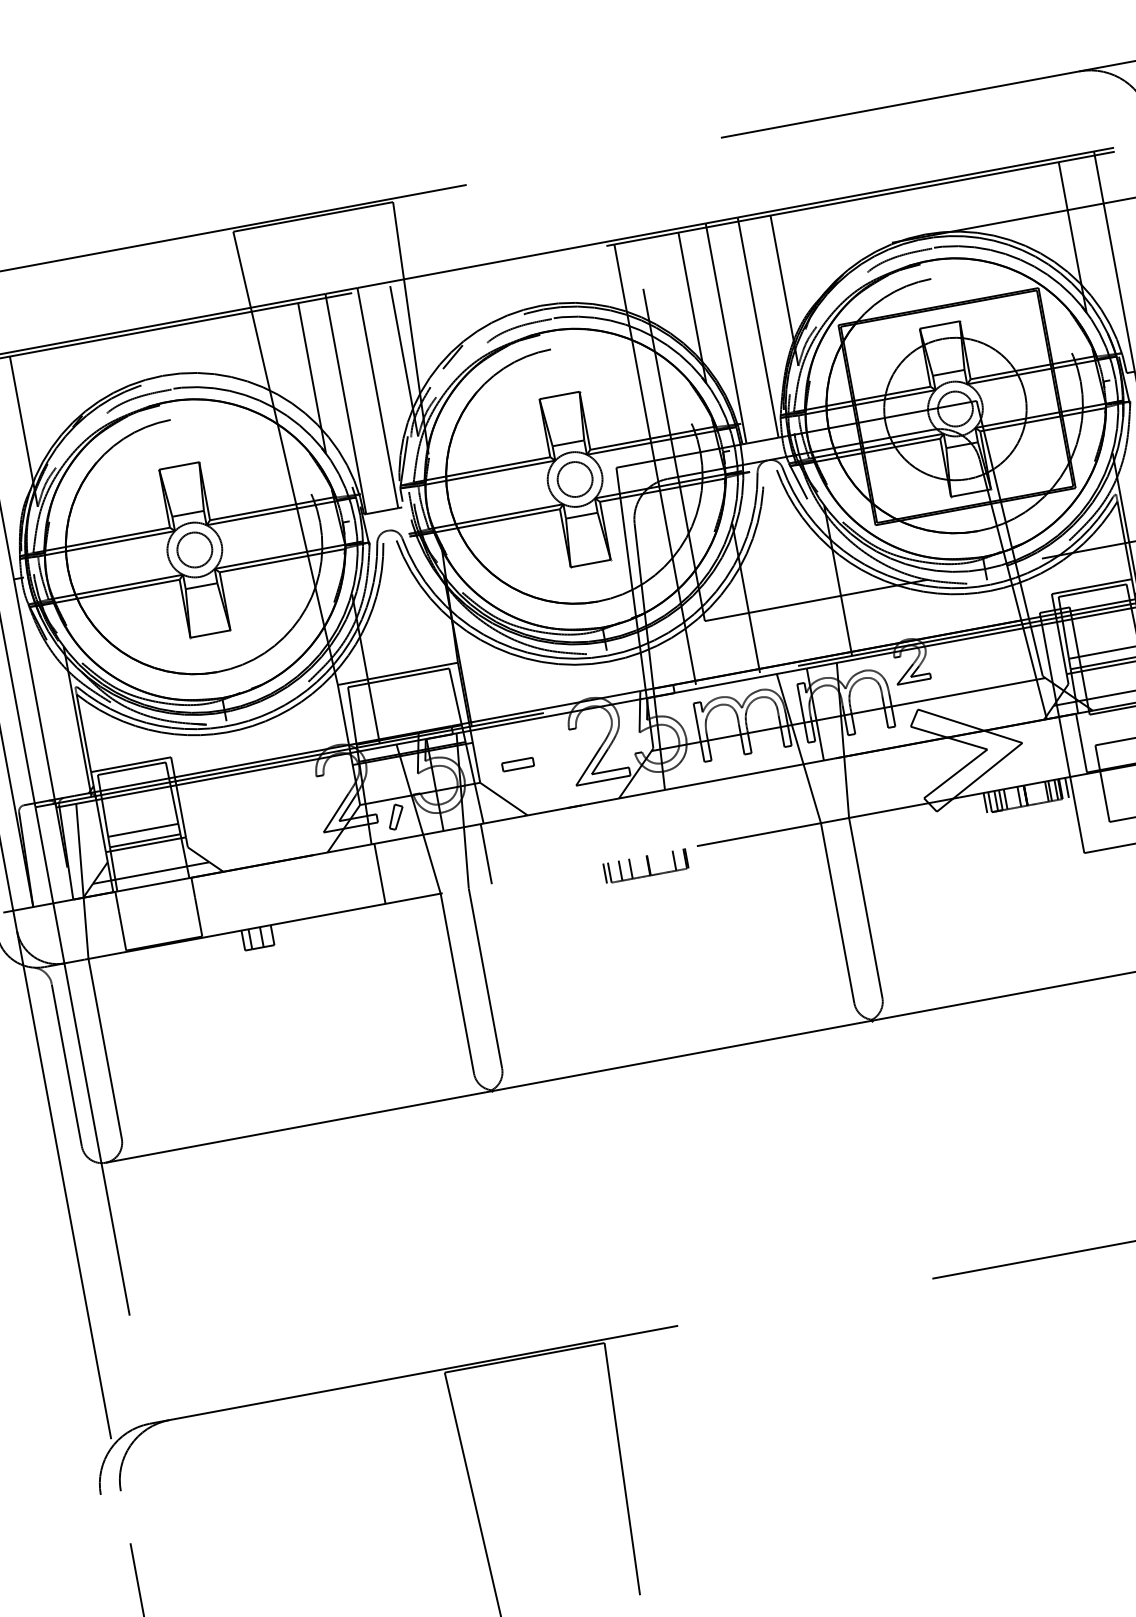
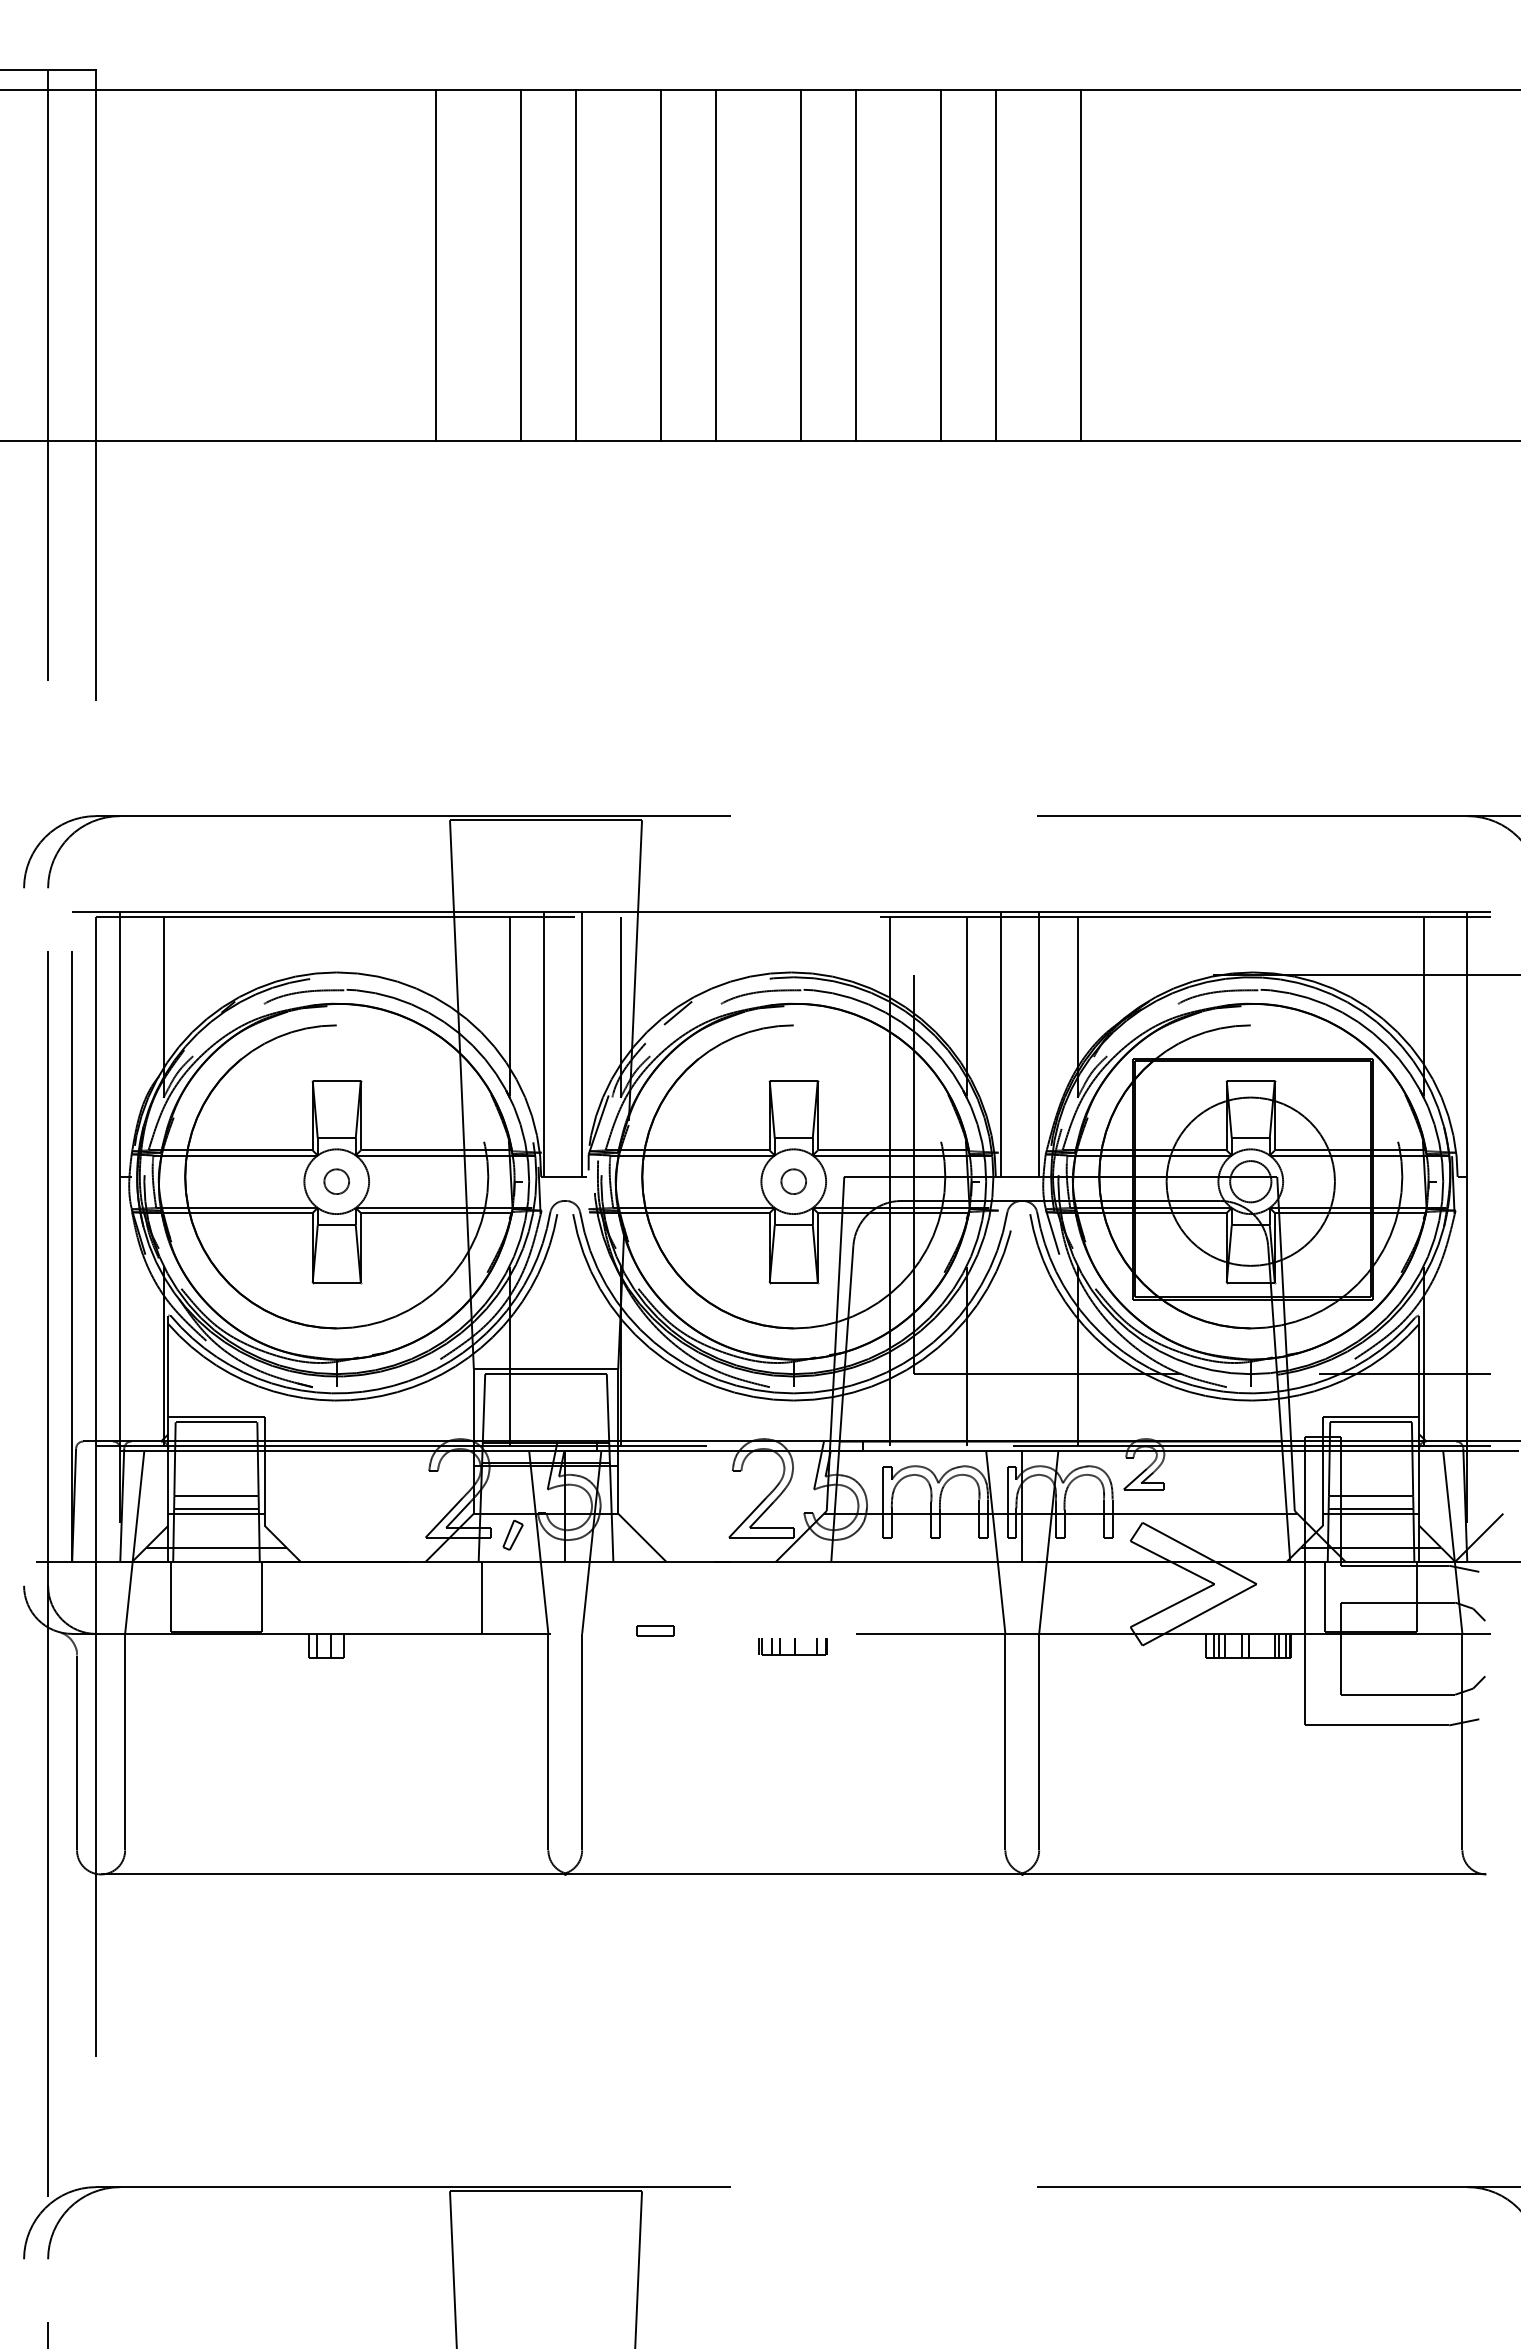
circle: (574, 479) -> (793, 1181), size x0.6
circle: (194, 549) -> (336, 1181), size x0.6
part: (518, 764) -> (655, 1630), moved
line: (1066, 787) -> (1298, 1645), removed
line: (985, 802) -> (1200, 1645), removed
line: (485, 853) -> (609, 1597), removed
part: (645, 866) -> (792, 1646), size x0.7

